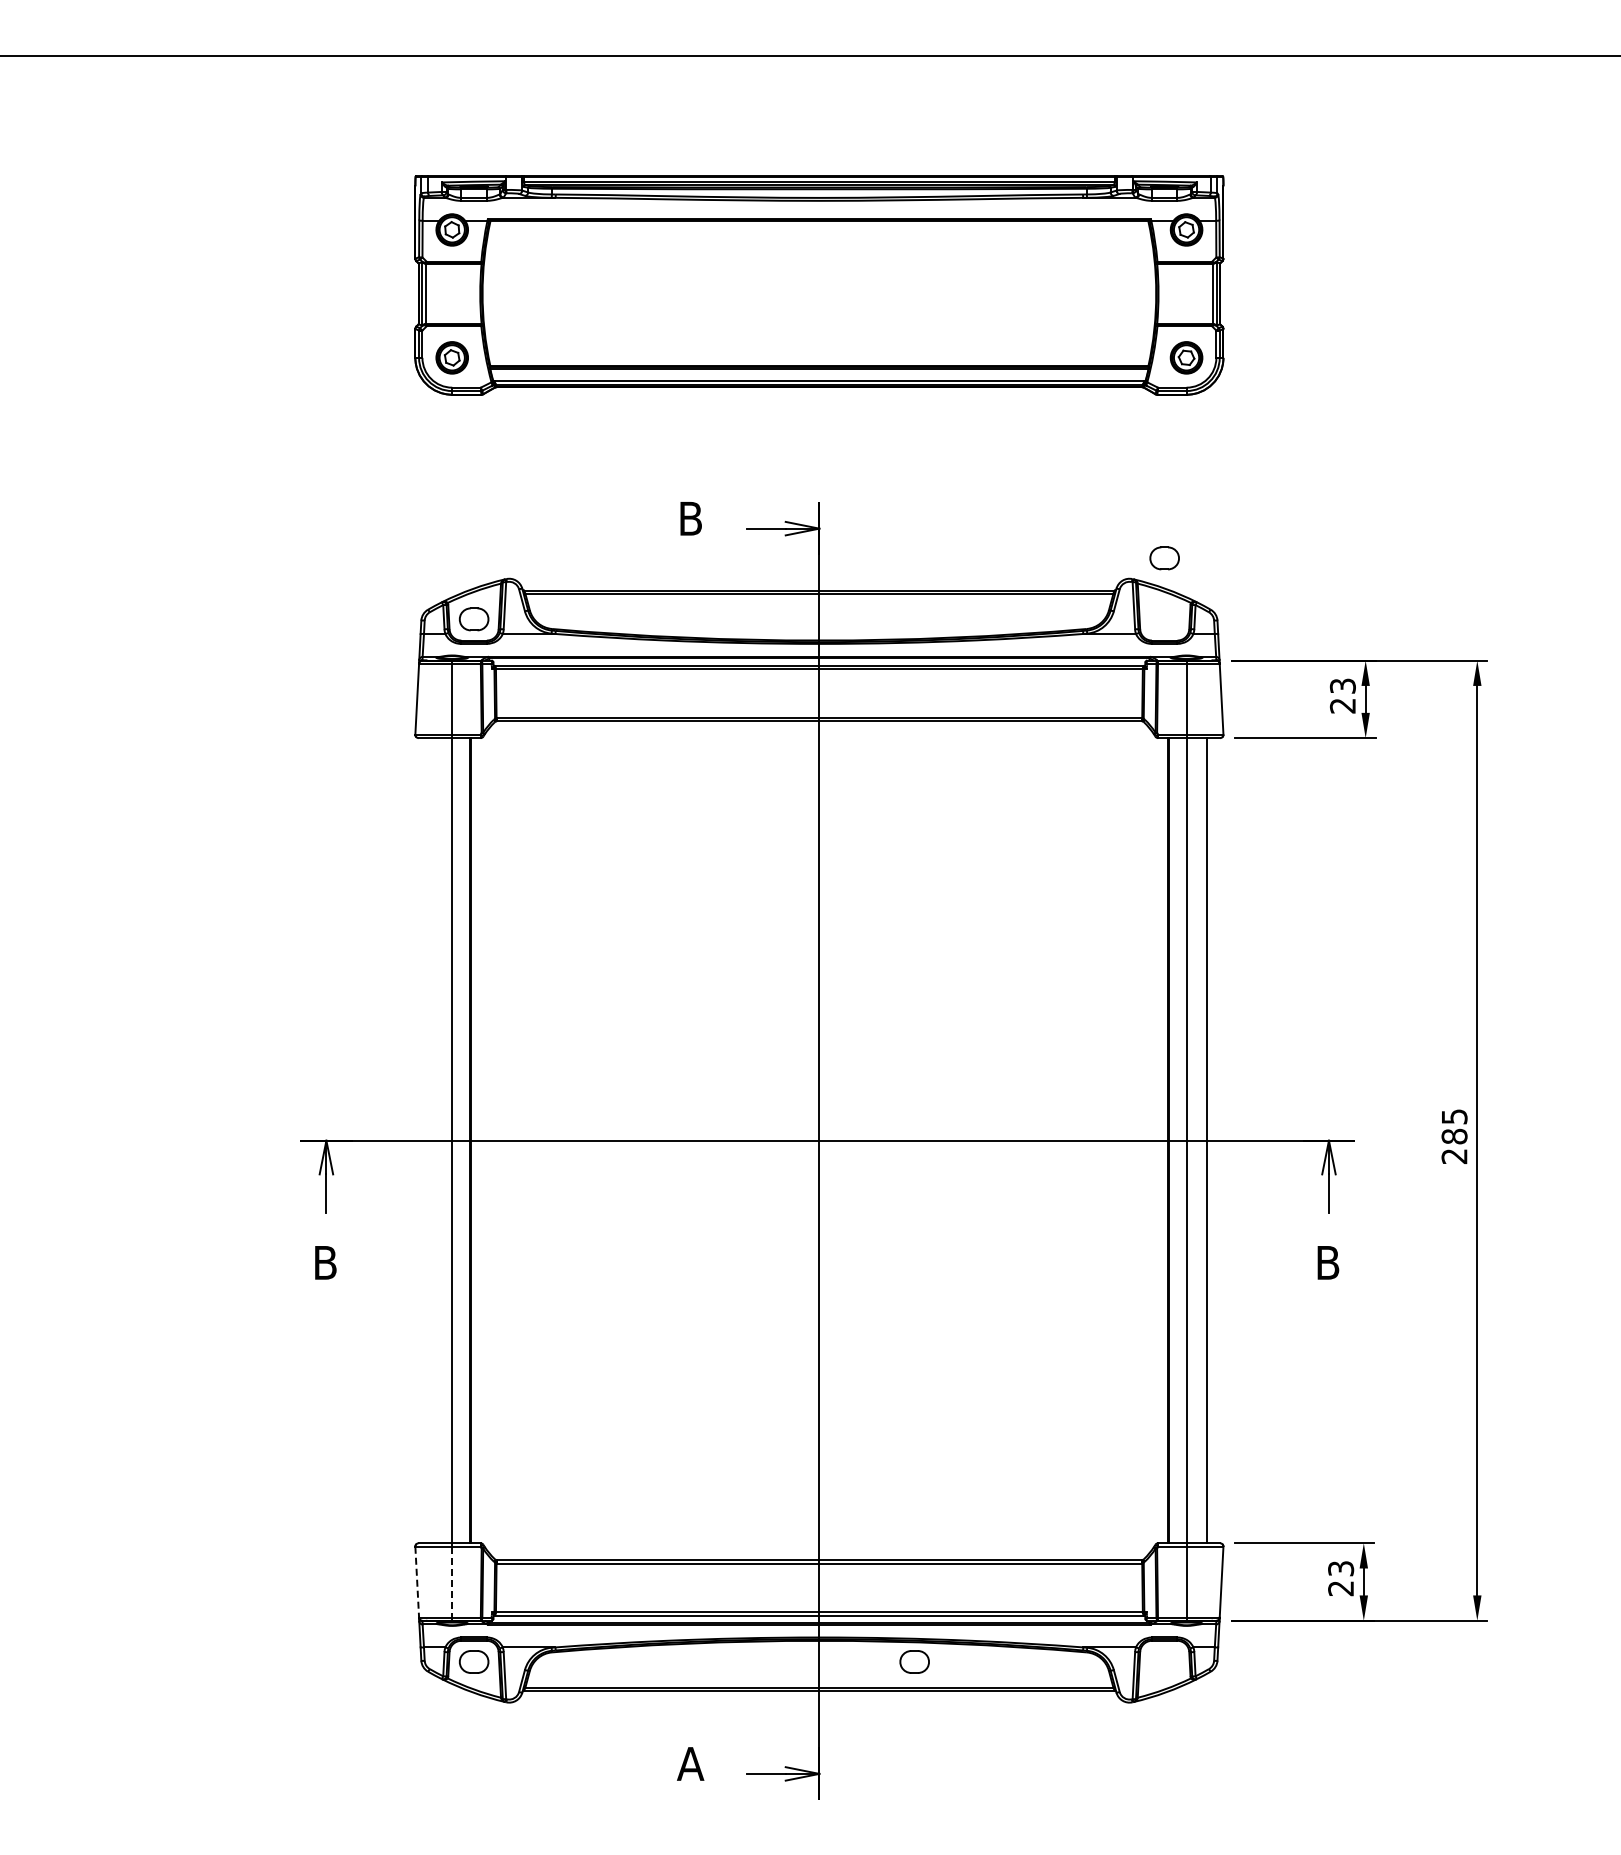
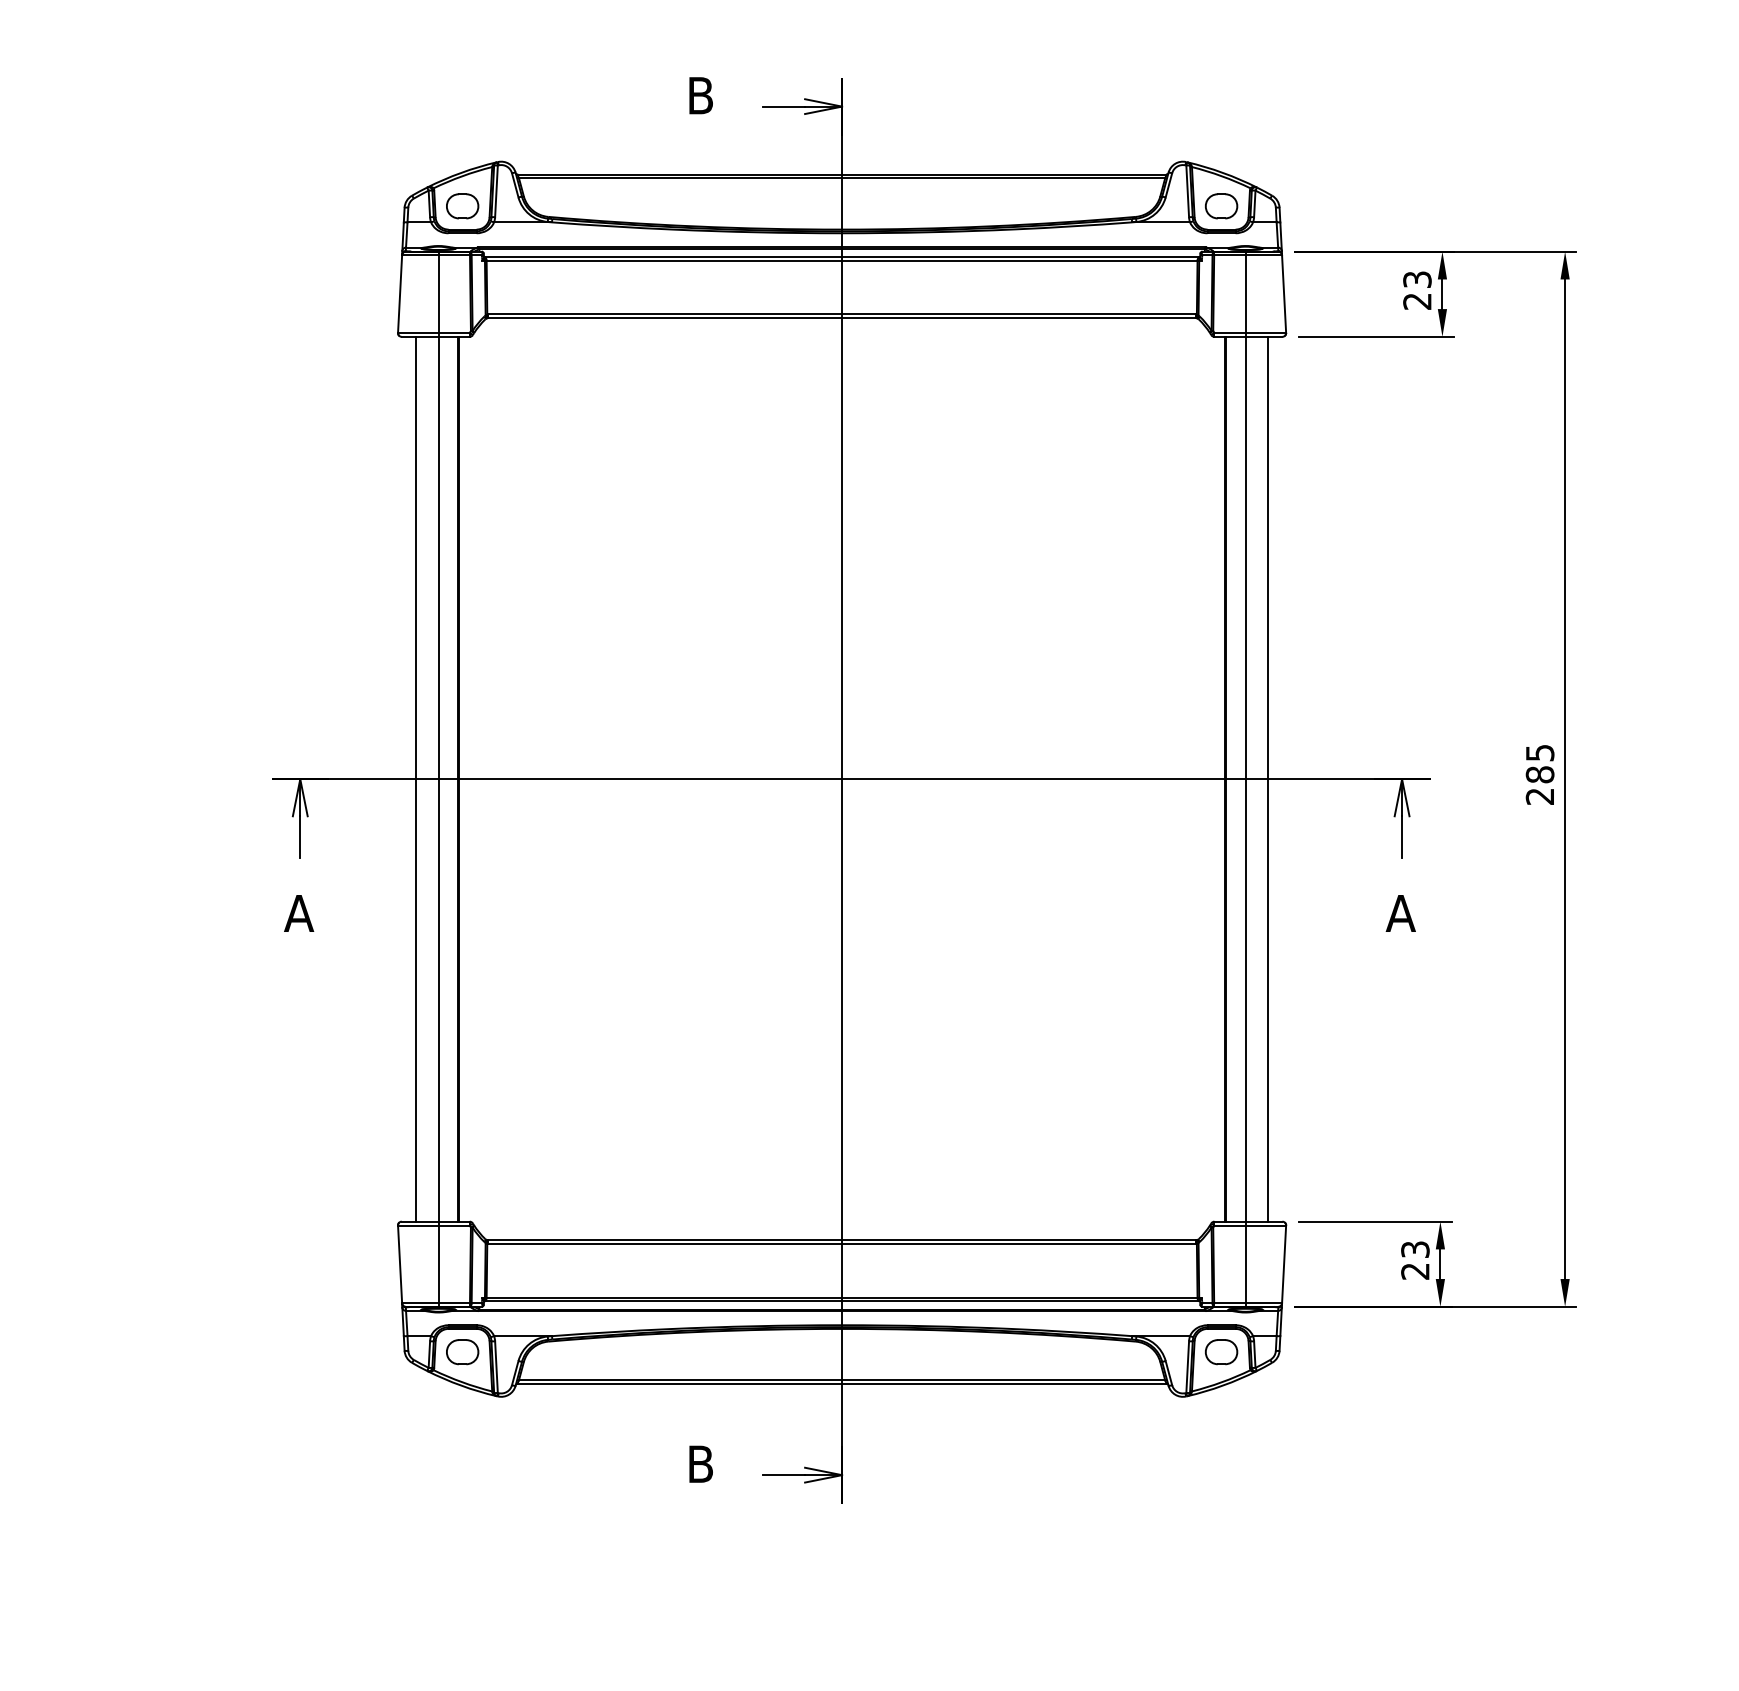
part: (1164, 558) -> (1221, 206), moved
line: (432, 1140) -> (416, 779), added
text: (324, 1262) -> (298, 913), B -> A
text: (1327, 1262) -> (1400, 913), B -> A
line: (417, 1582) -> (400, 1264), dashed -> solid
line: (452, 1582) -> (438, 1264), dashed -> solid
part: (914, 1661) -> (1221, 1351), moved
text: (690, 1763) -> (700, 1463), A -> B

